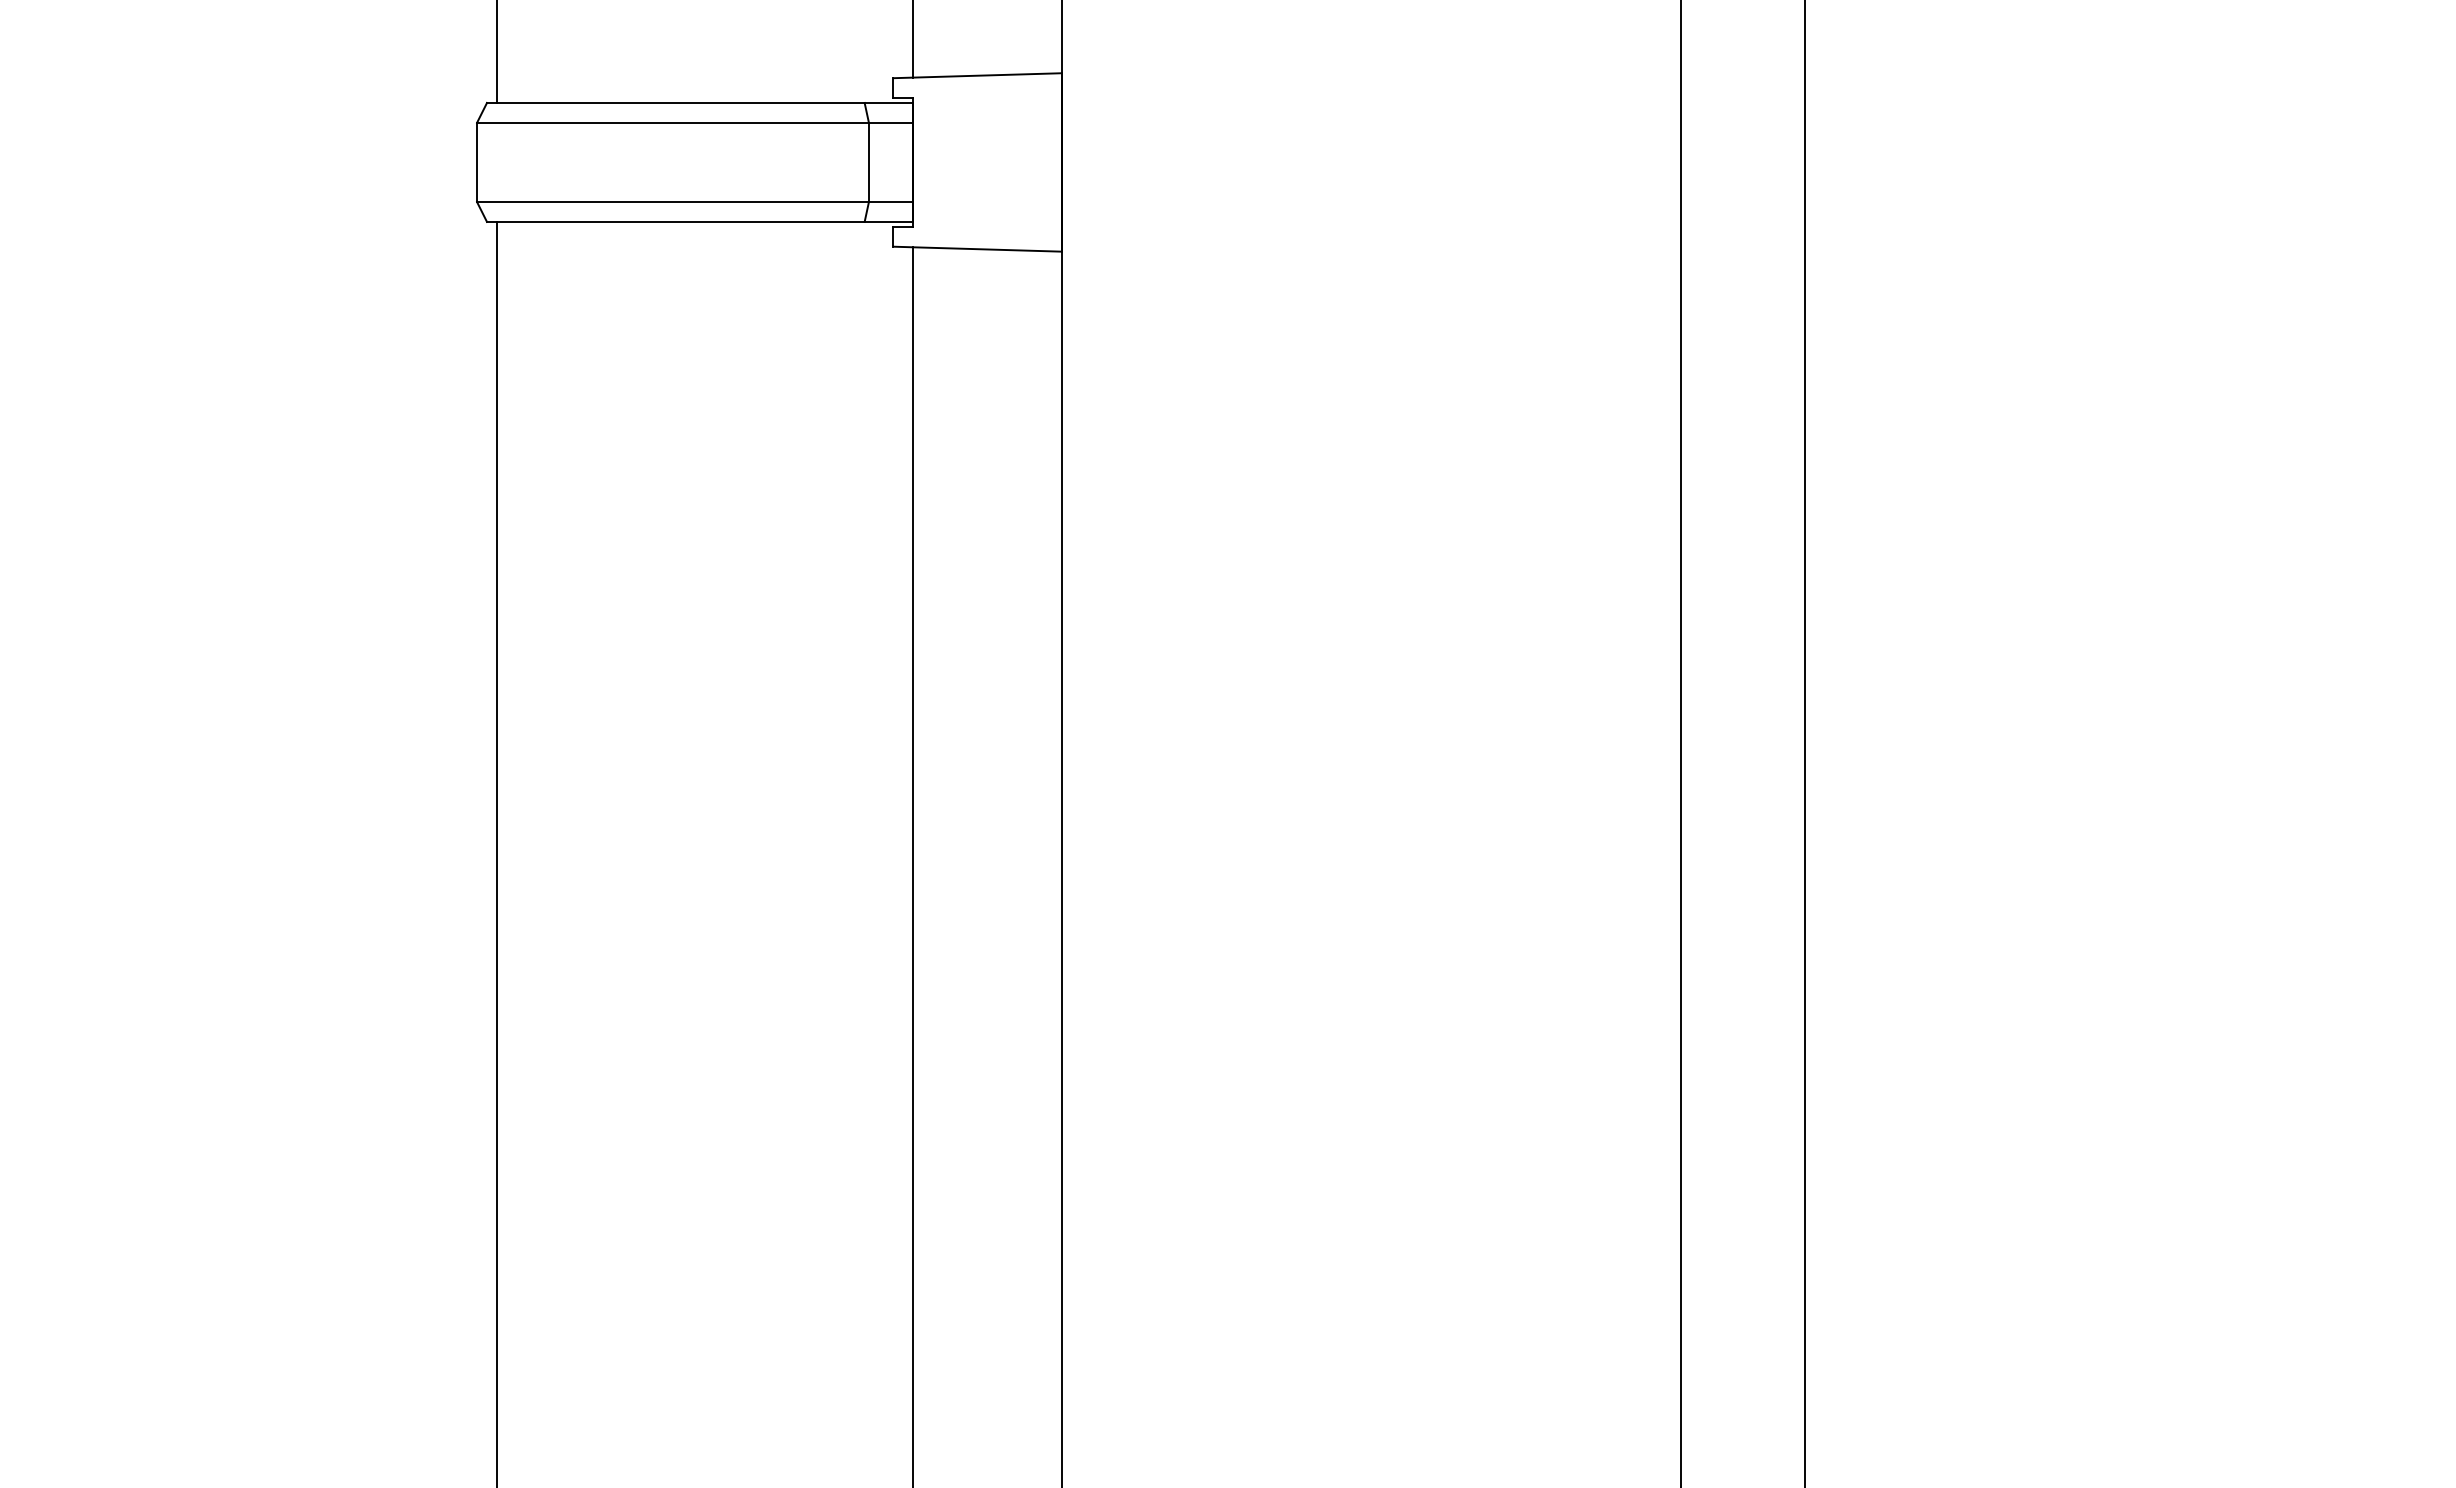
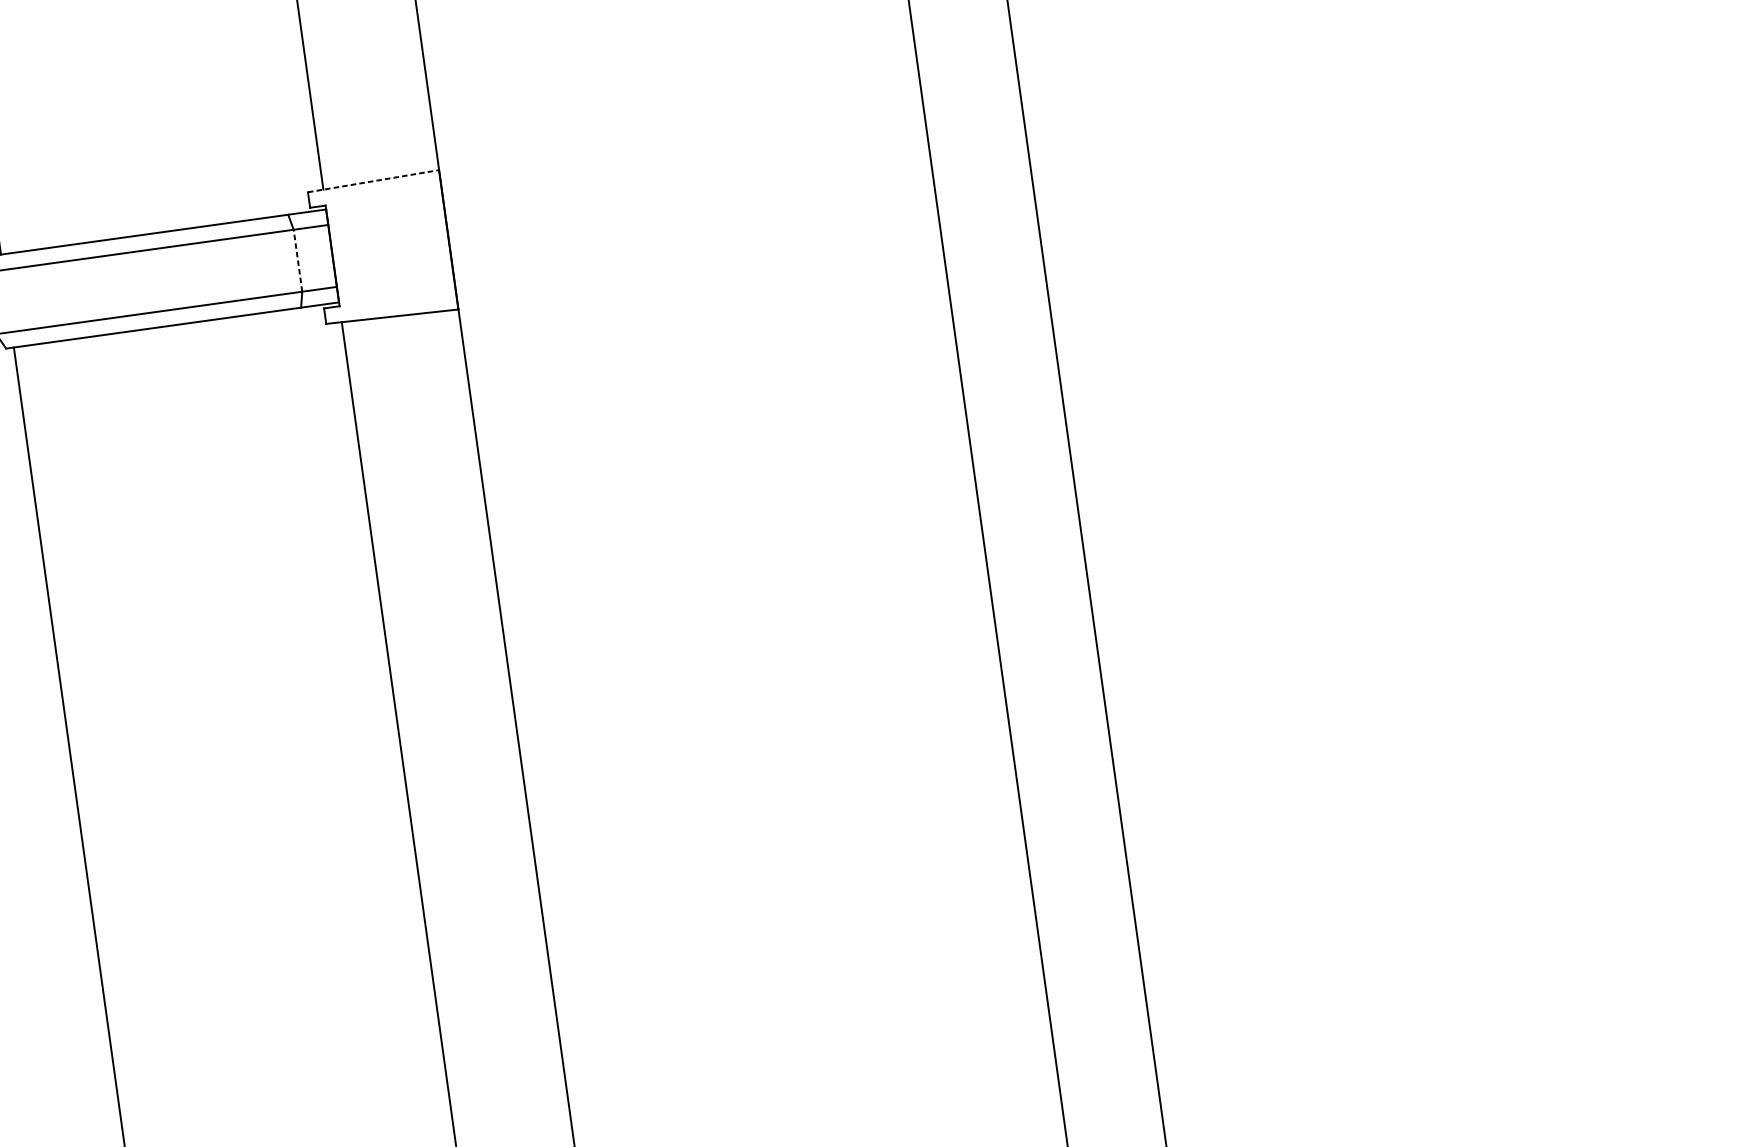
line: (978, 75) -> (374, 180), solid -> dashed
line: (868, 162) -> (297, 260), solid -> dashed

